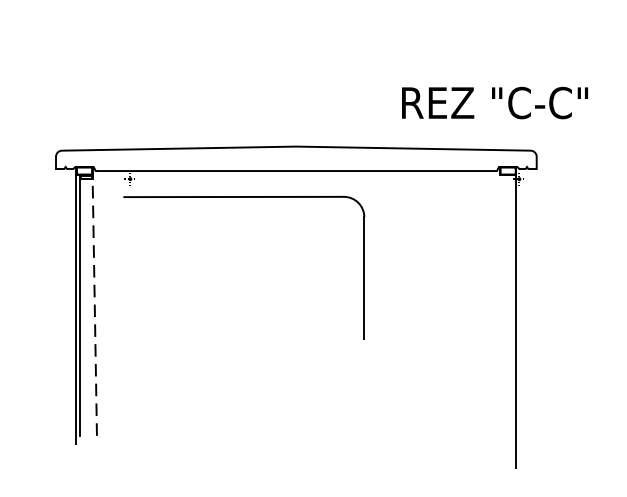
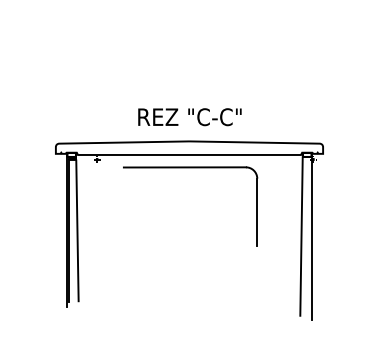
text: (494, 103) -> (189, 117), moved
part: (244, 198) -> (190, 168), moved
line: (94, 306) -> (77, 230), dashed -> solid
line: (497, 317) -> (301, 236), added

